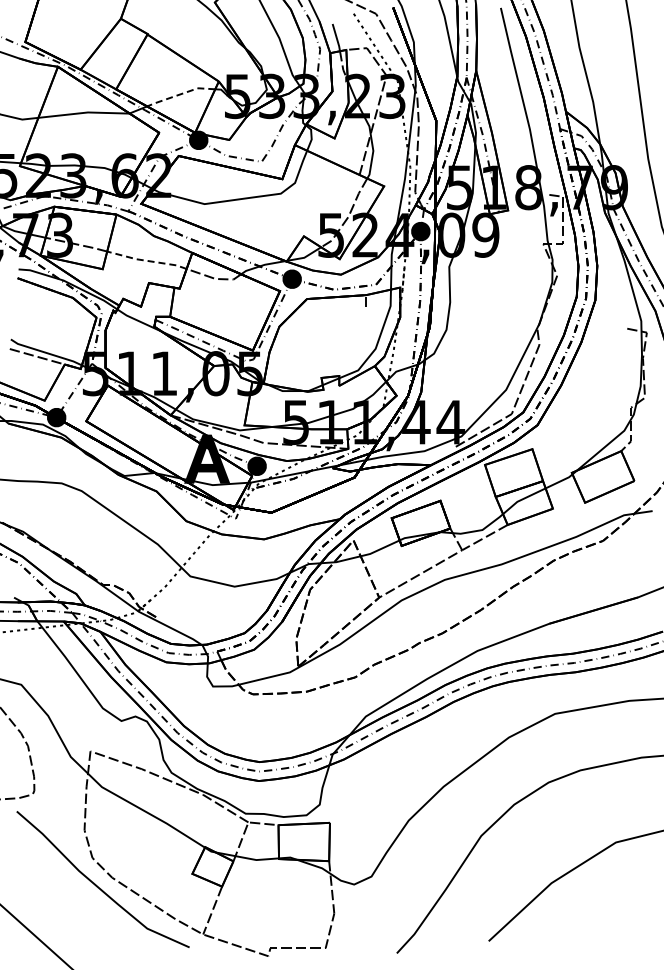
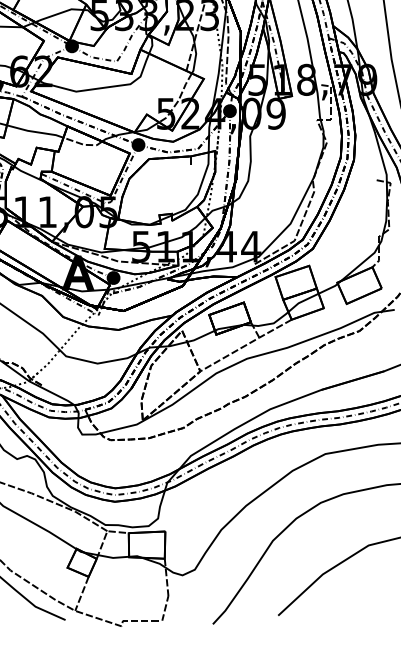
line: (180, 94) -> (59, 13), dashed -> solid
line: (146, 260) -> (34, 131), dashed -> solid

